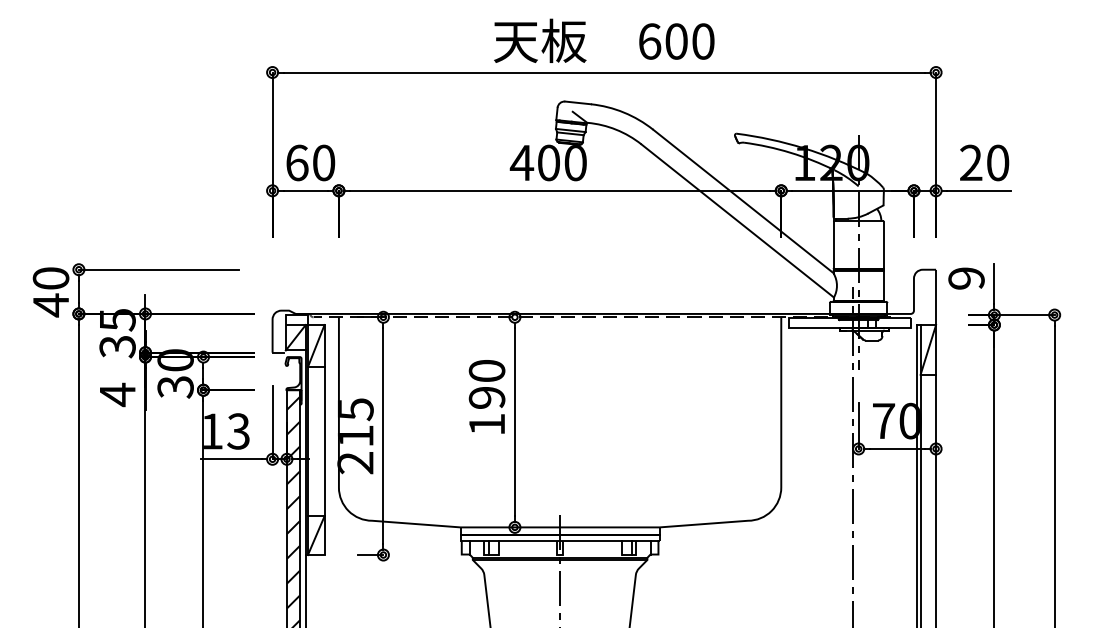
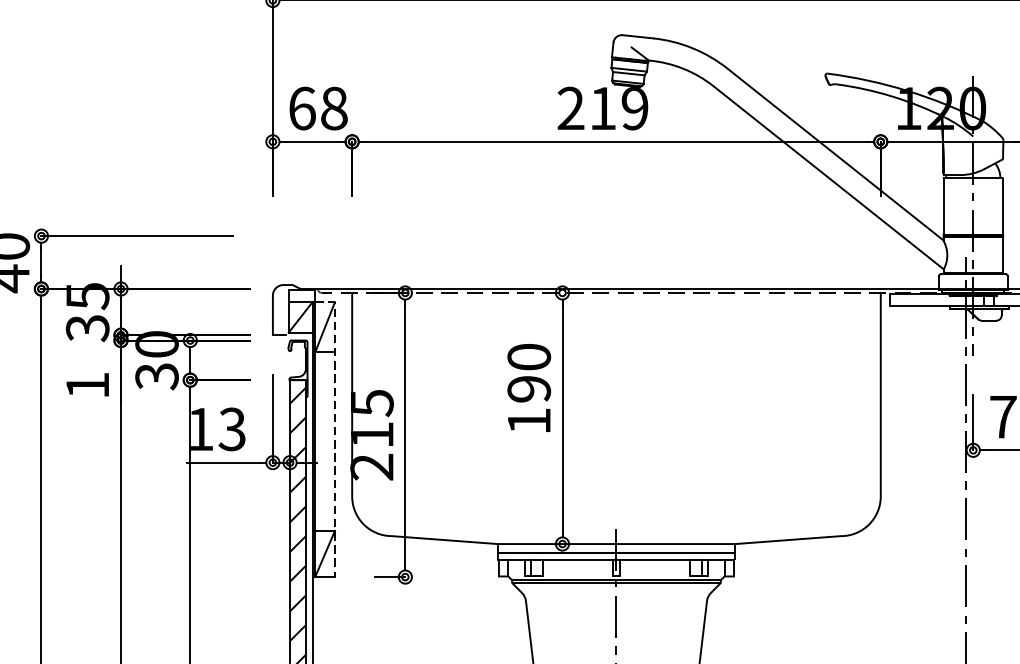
text: (324, 162) -> (334, 107), 60 -> 68
text: (547, 162) -> (601, 107), 400 -> 219
text: (117, 394) -> (87, 385), 4 -> 1
line: (324, 431) -> (334, 429), solid -> dashed

